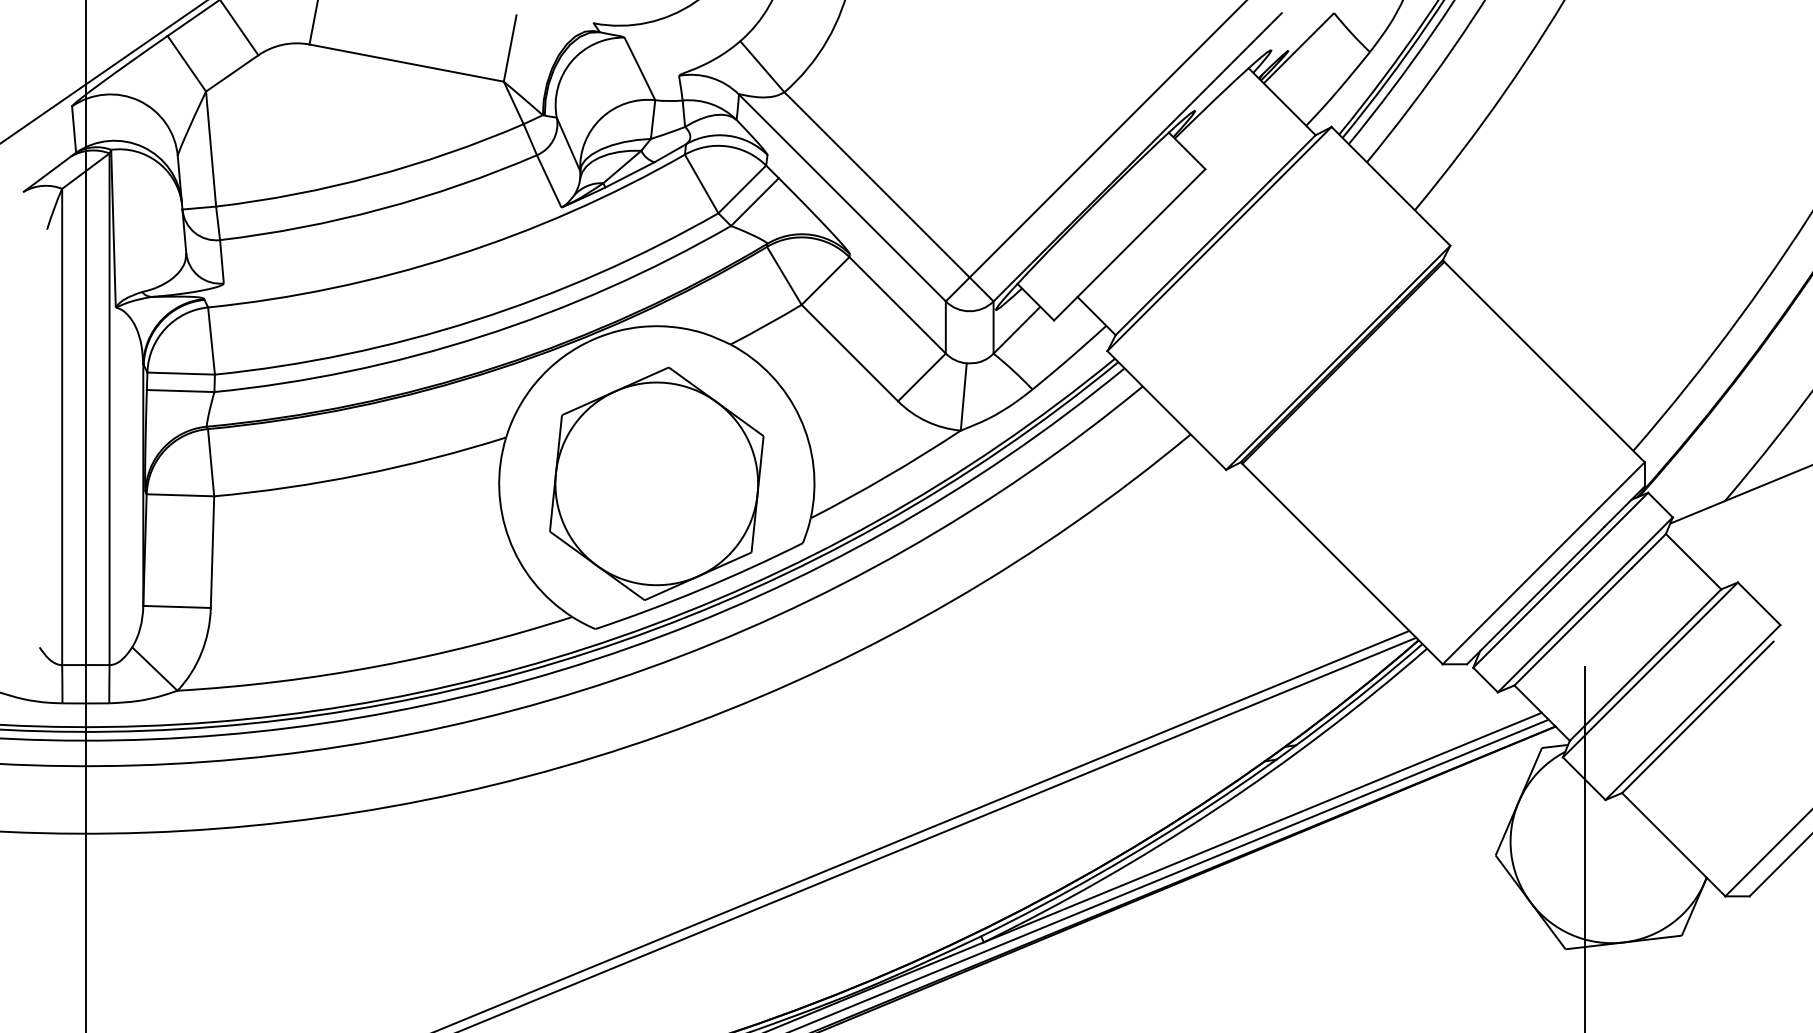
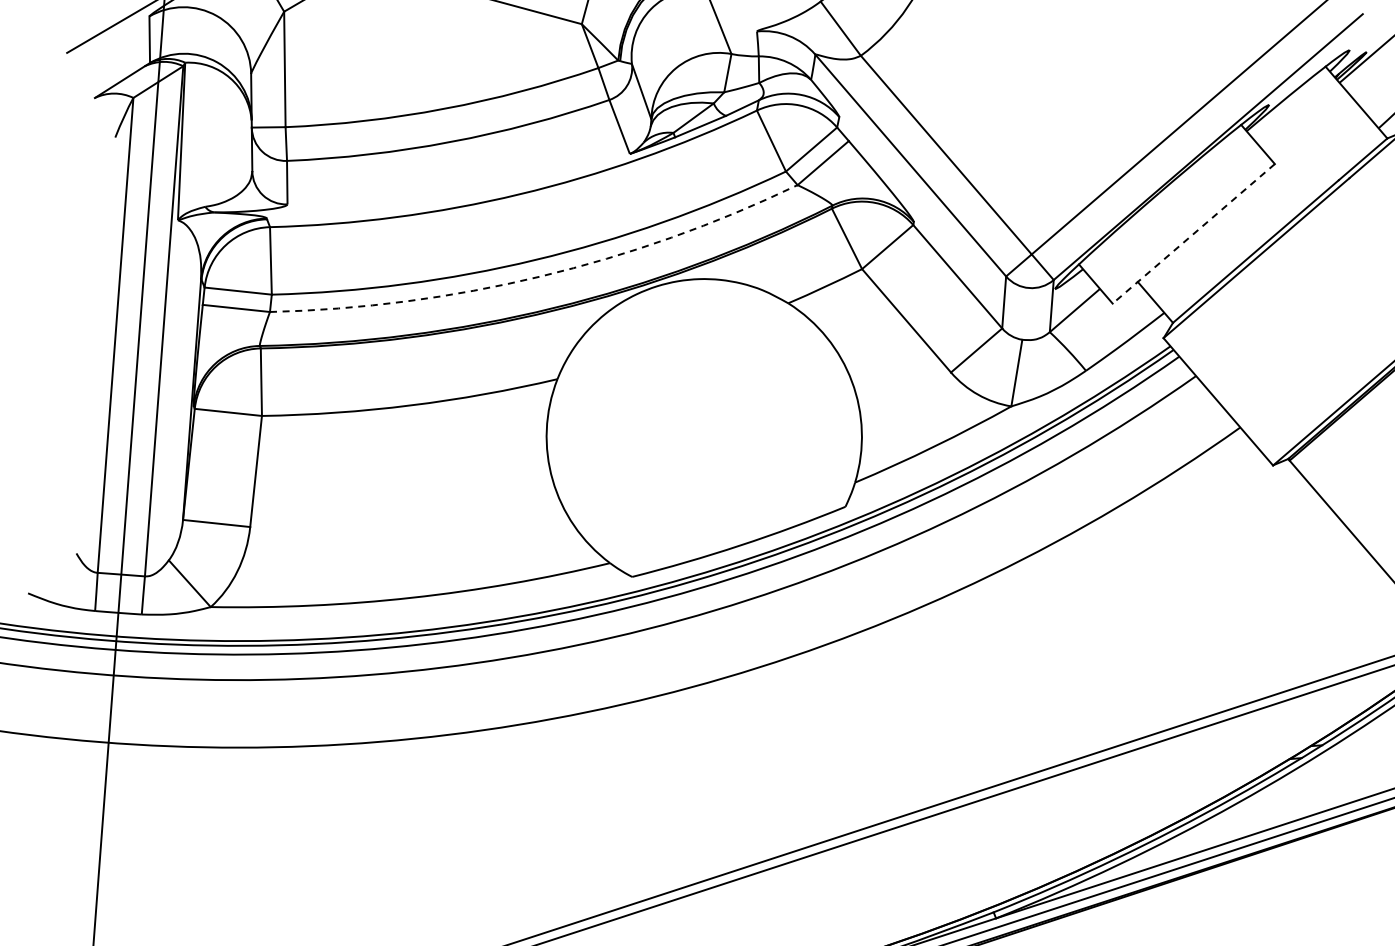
line: (1129, 244) -> (1193, 233), solid -> dashed
arc: (481, 336) -> (540, 276), solid -> dashed
part: (656, 483) -> (703, 436), removed

